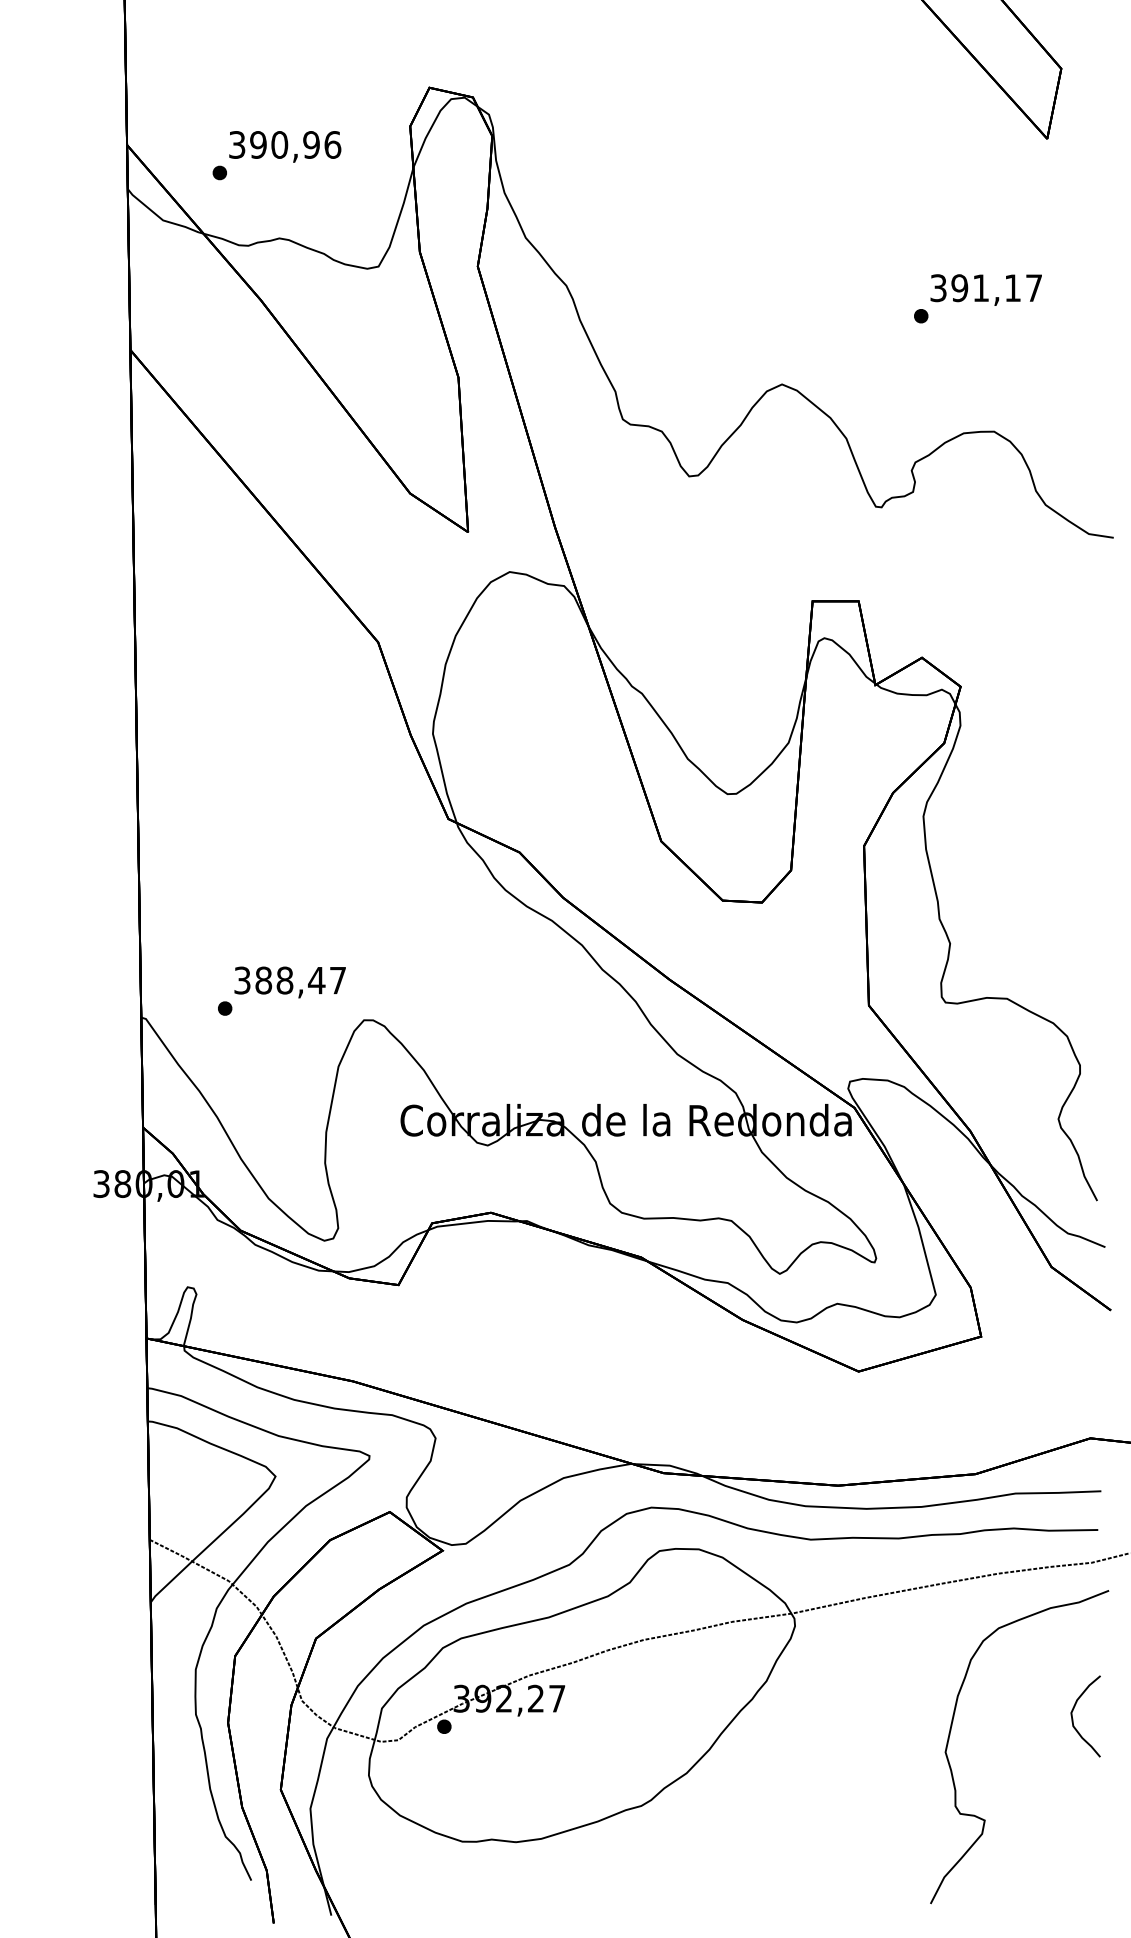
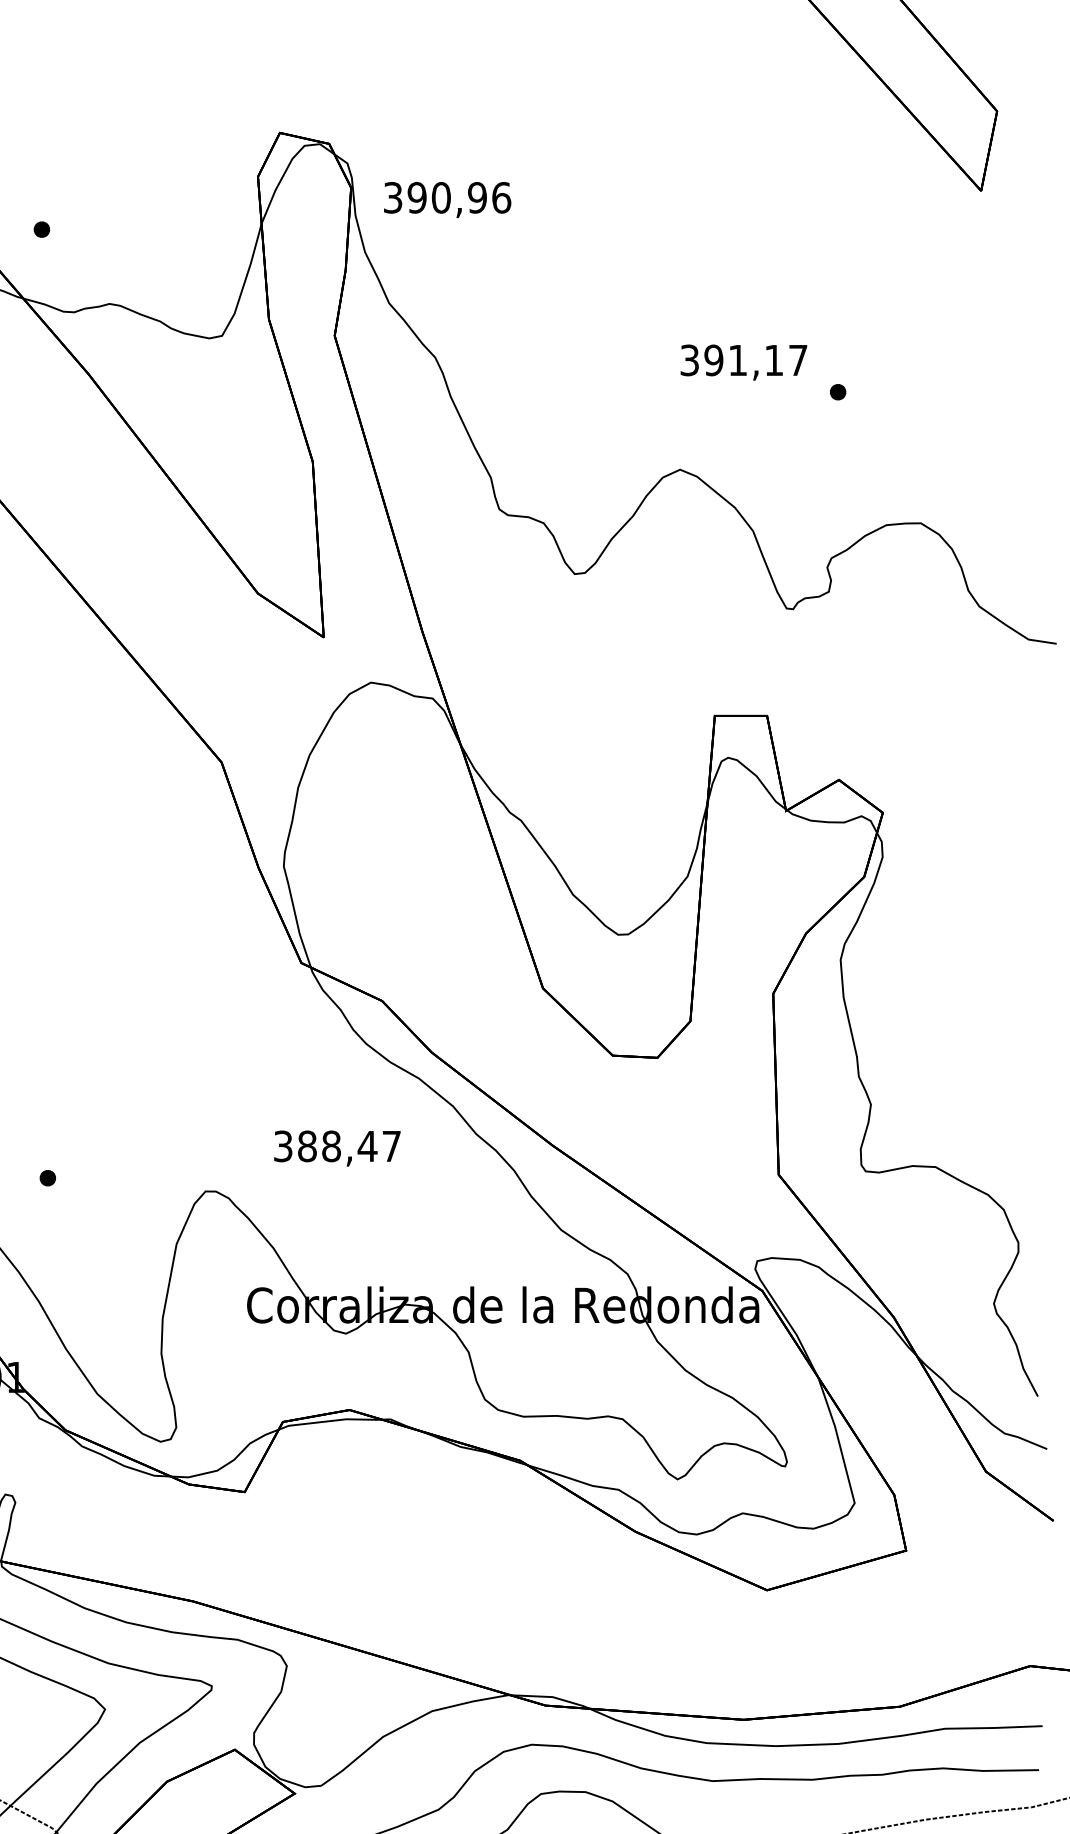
text: (285, 146) -> (447, 199), moved
text: (985, 289) -> (743, 361), moved
text: (289, 982) -> (336, 1148), moved

